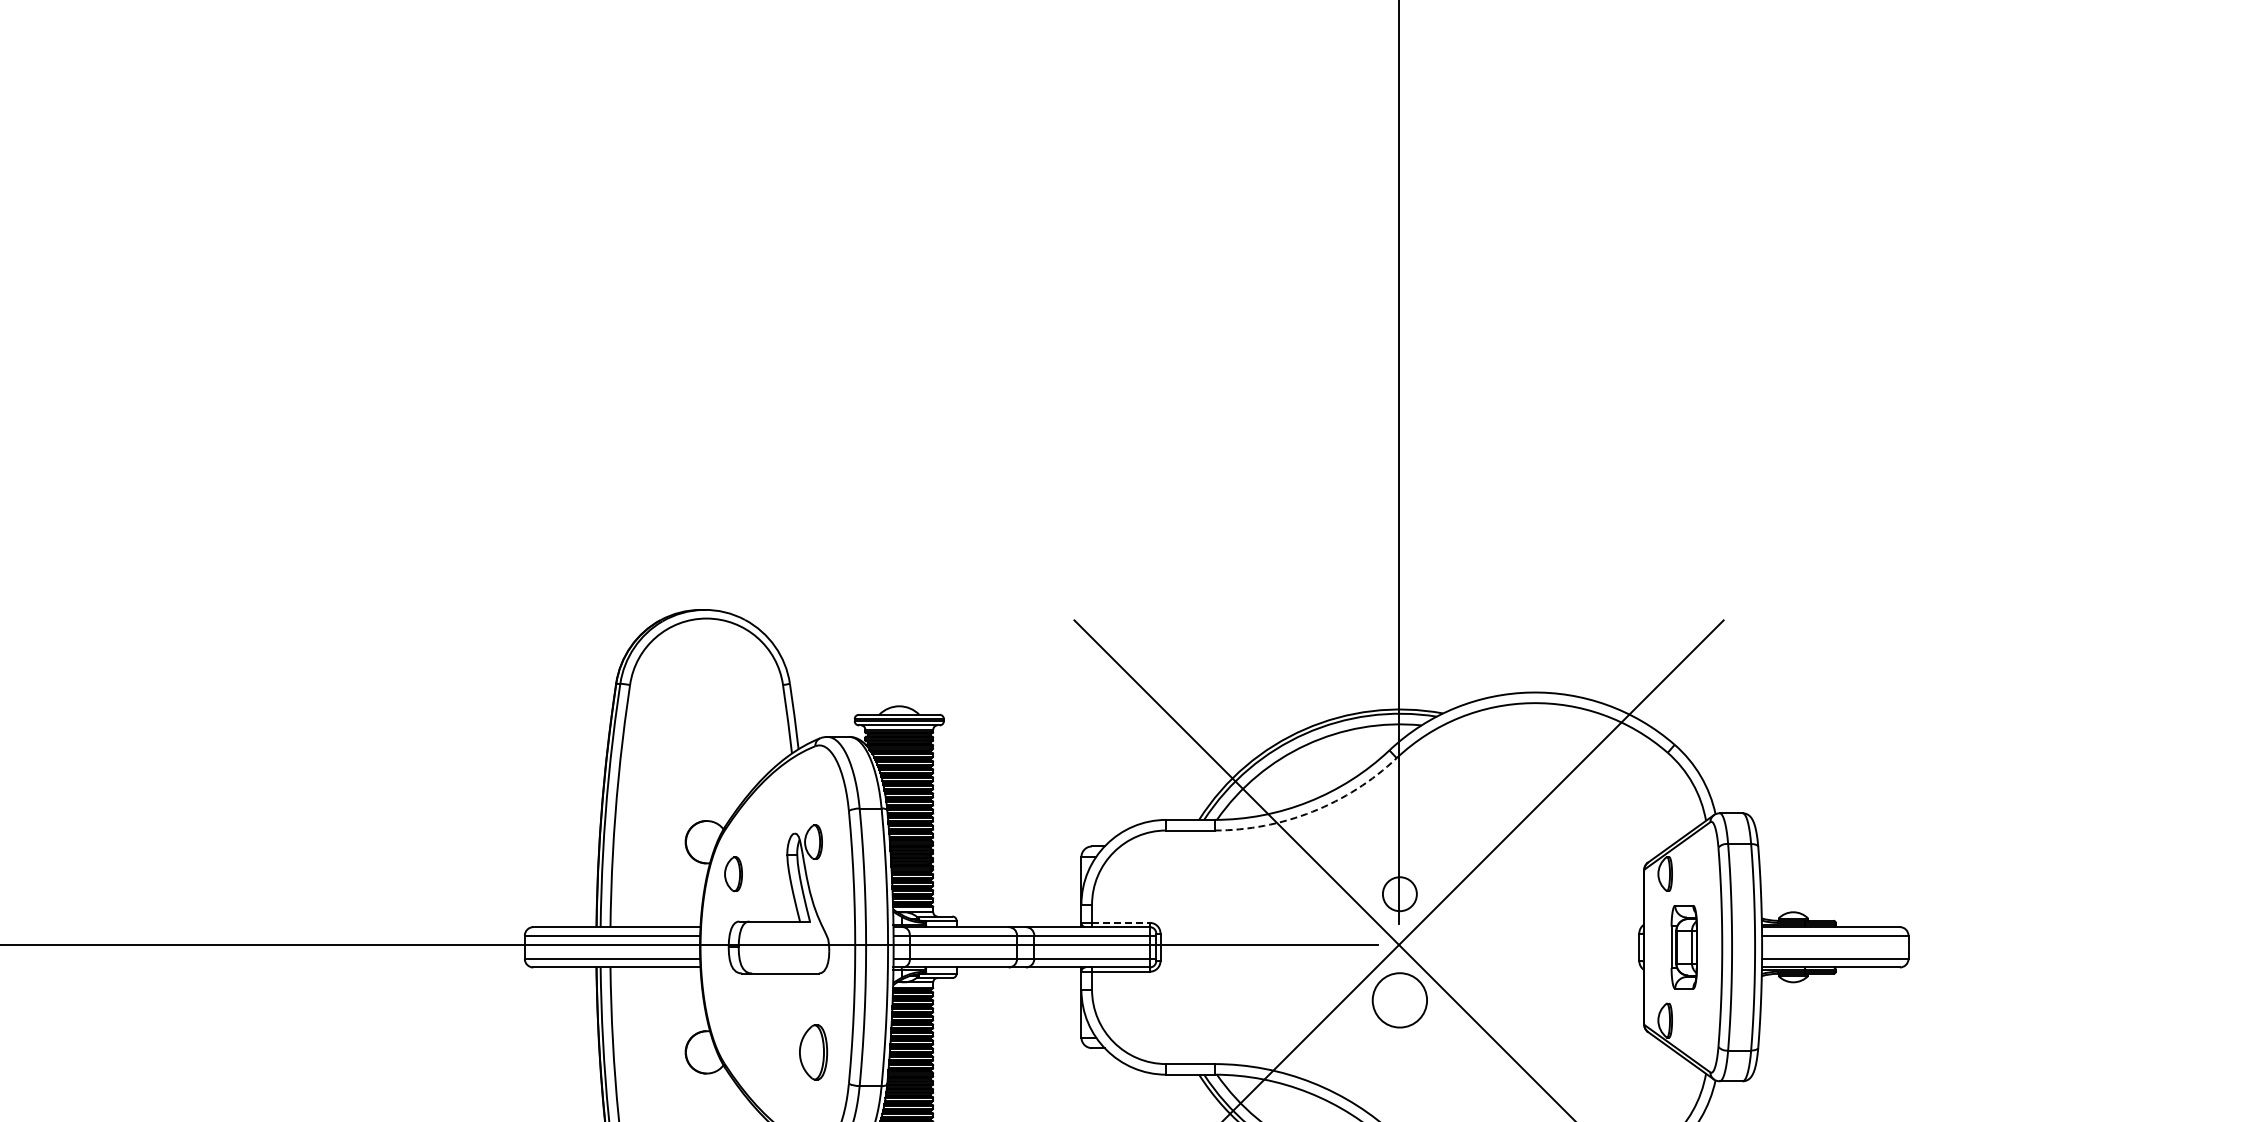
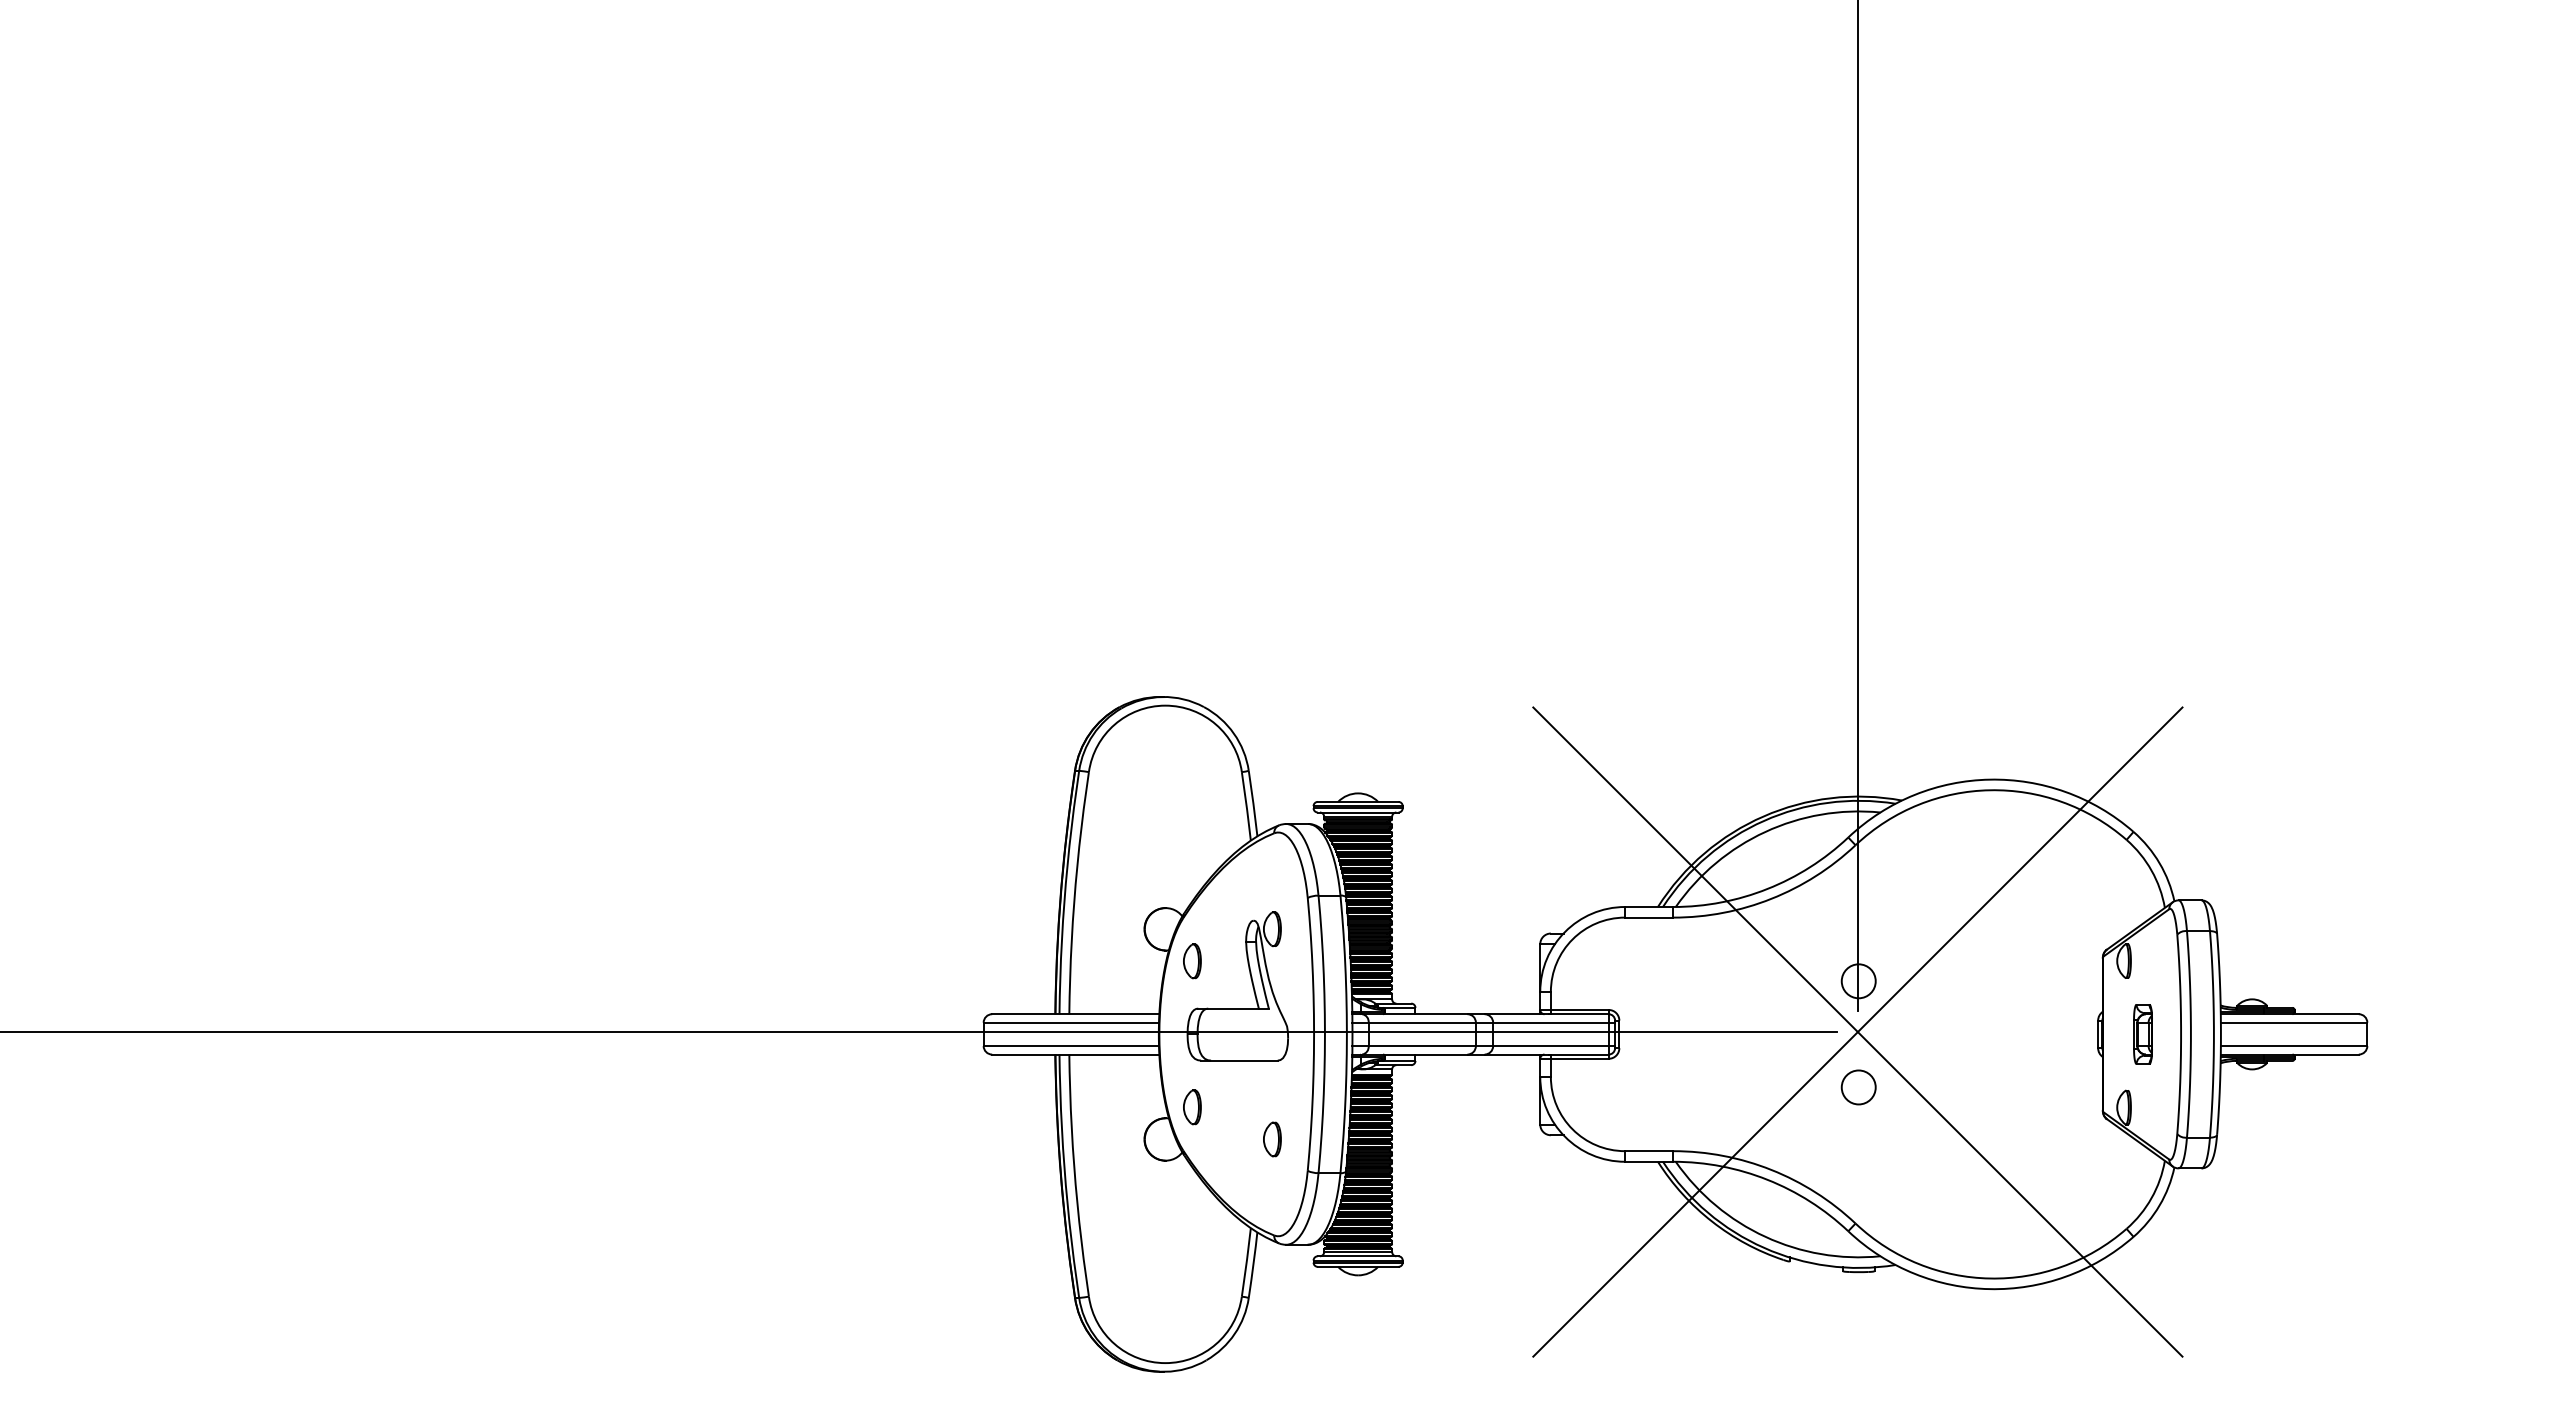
arc: (1312, 811) -> (1771, 898), dashed -> solid
line: (1120, 922) -> (1579, 1009), dashed -> solid
part: (1683, 947) -> (2142, 1034), size x0.71
circle: (1399, 1000) -> (1858, 1087), size x0.62
part: (733, 1020) -> (1192, 1107), added
part: (813, 1052) -> (1272, 1139), size x0.62

